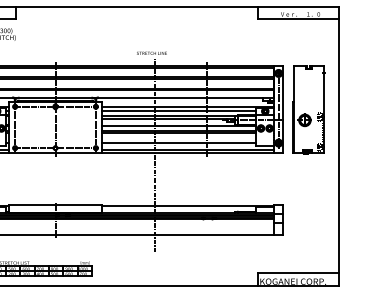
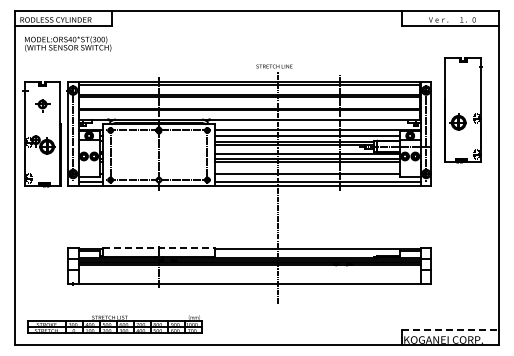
part: (308, 110) -> (463, 110), moved
line: (55, 204) -> (159, 247), solid -> dashed
line: (298, 273) -> (450, 330), solid -> dashed

